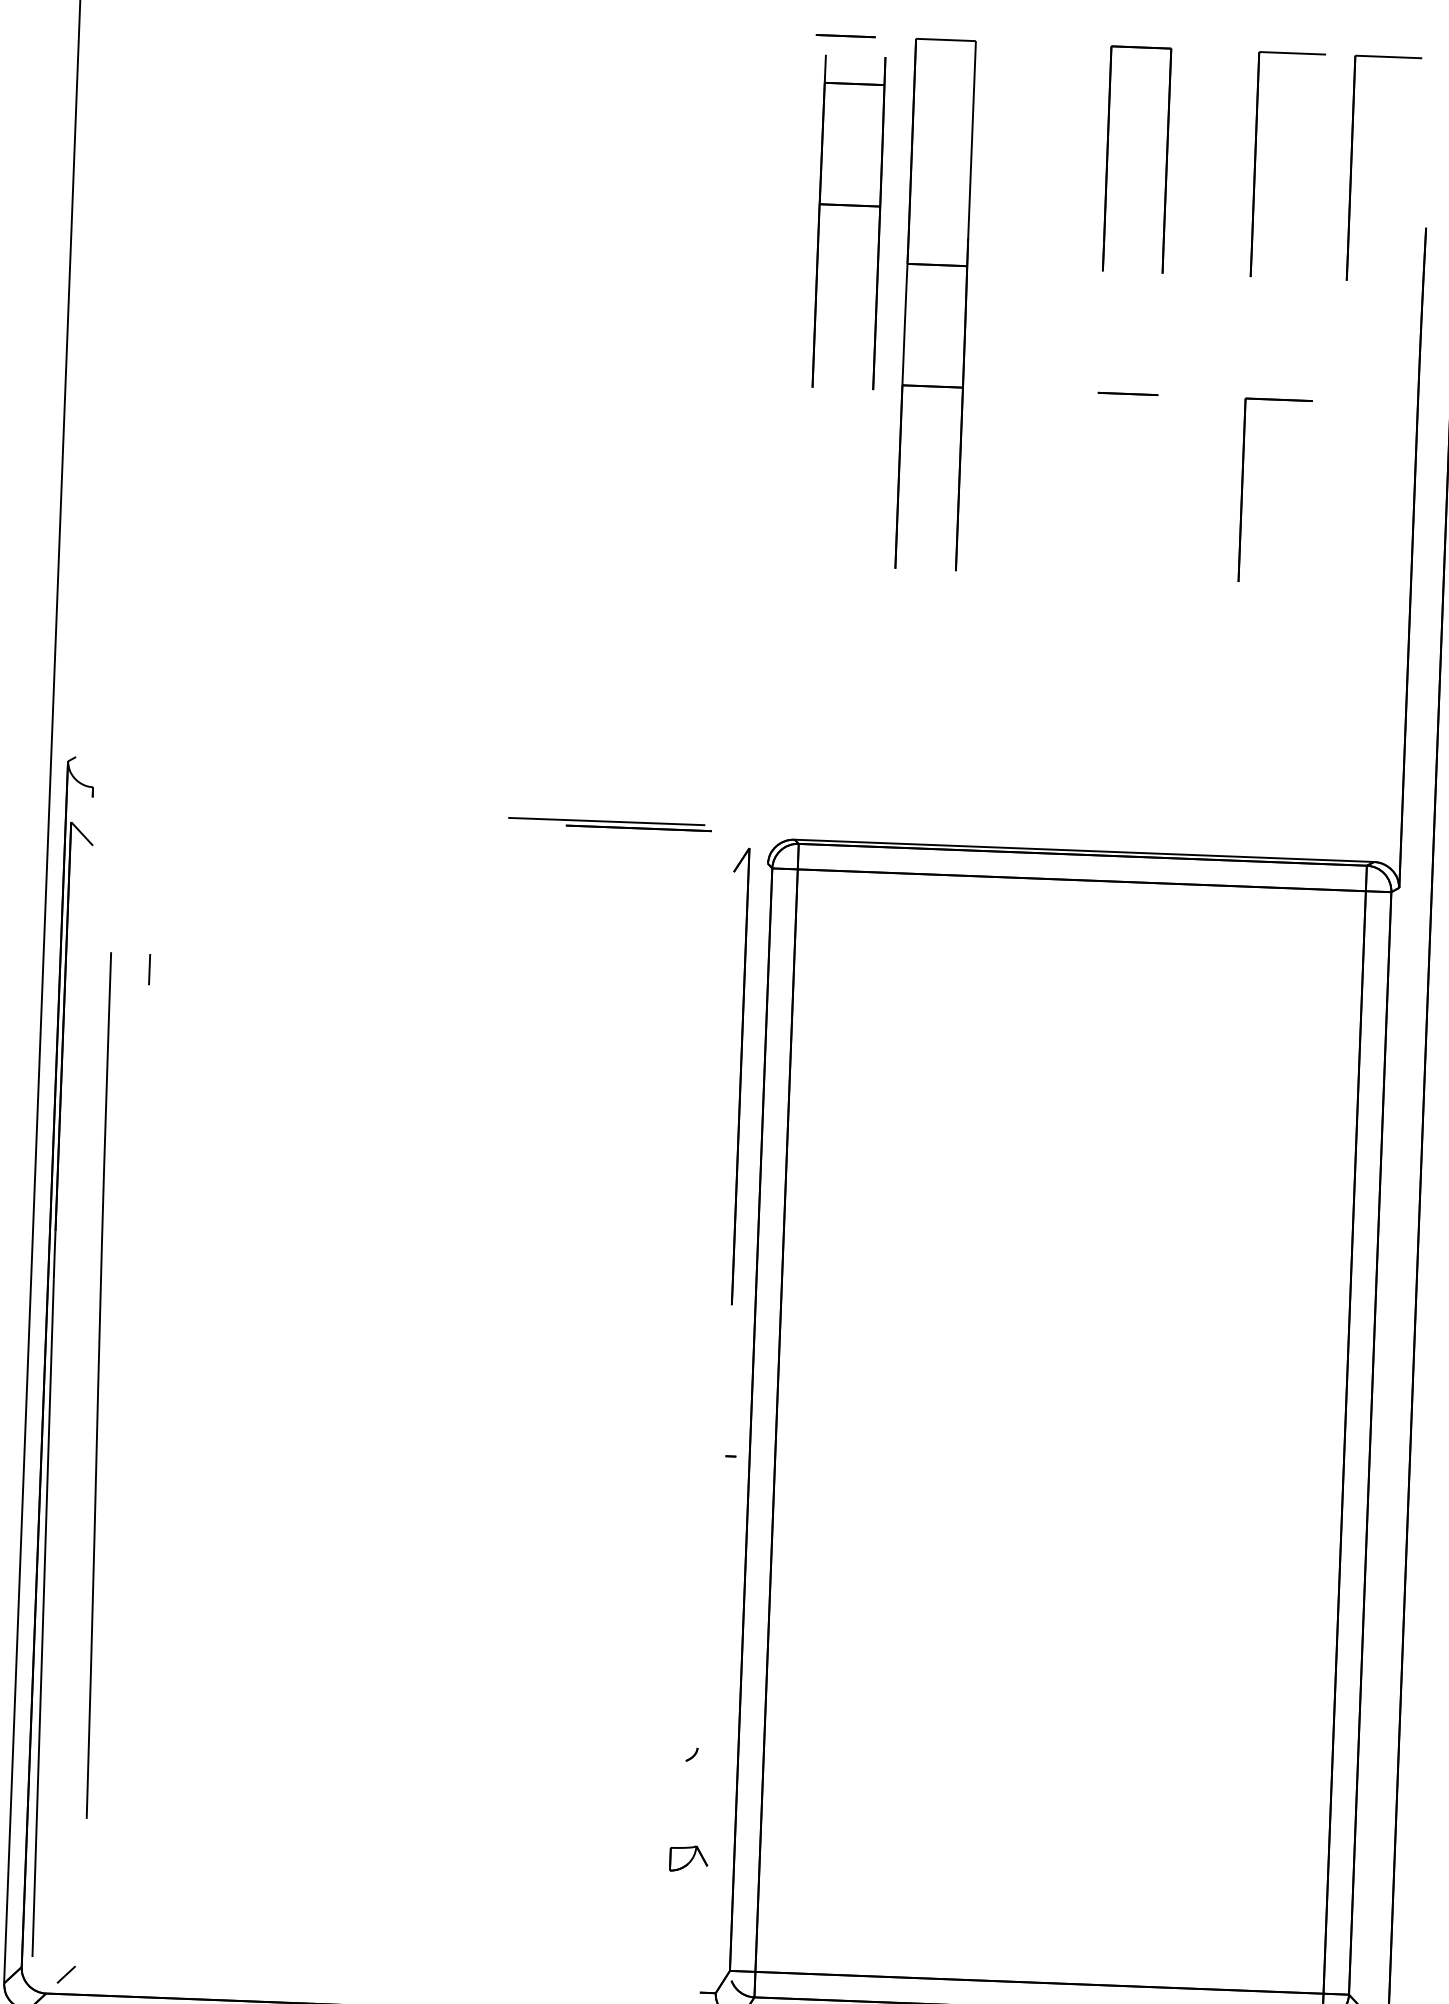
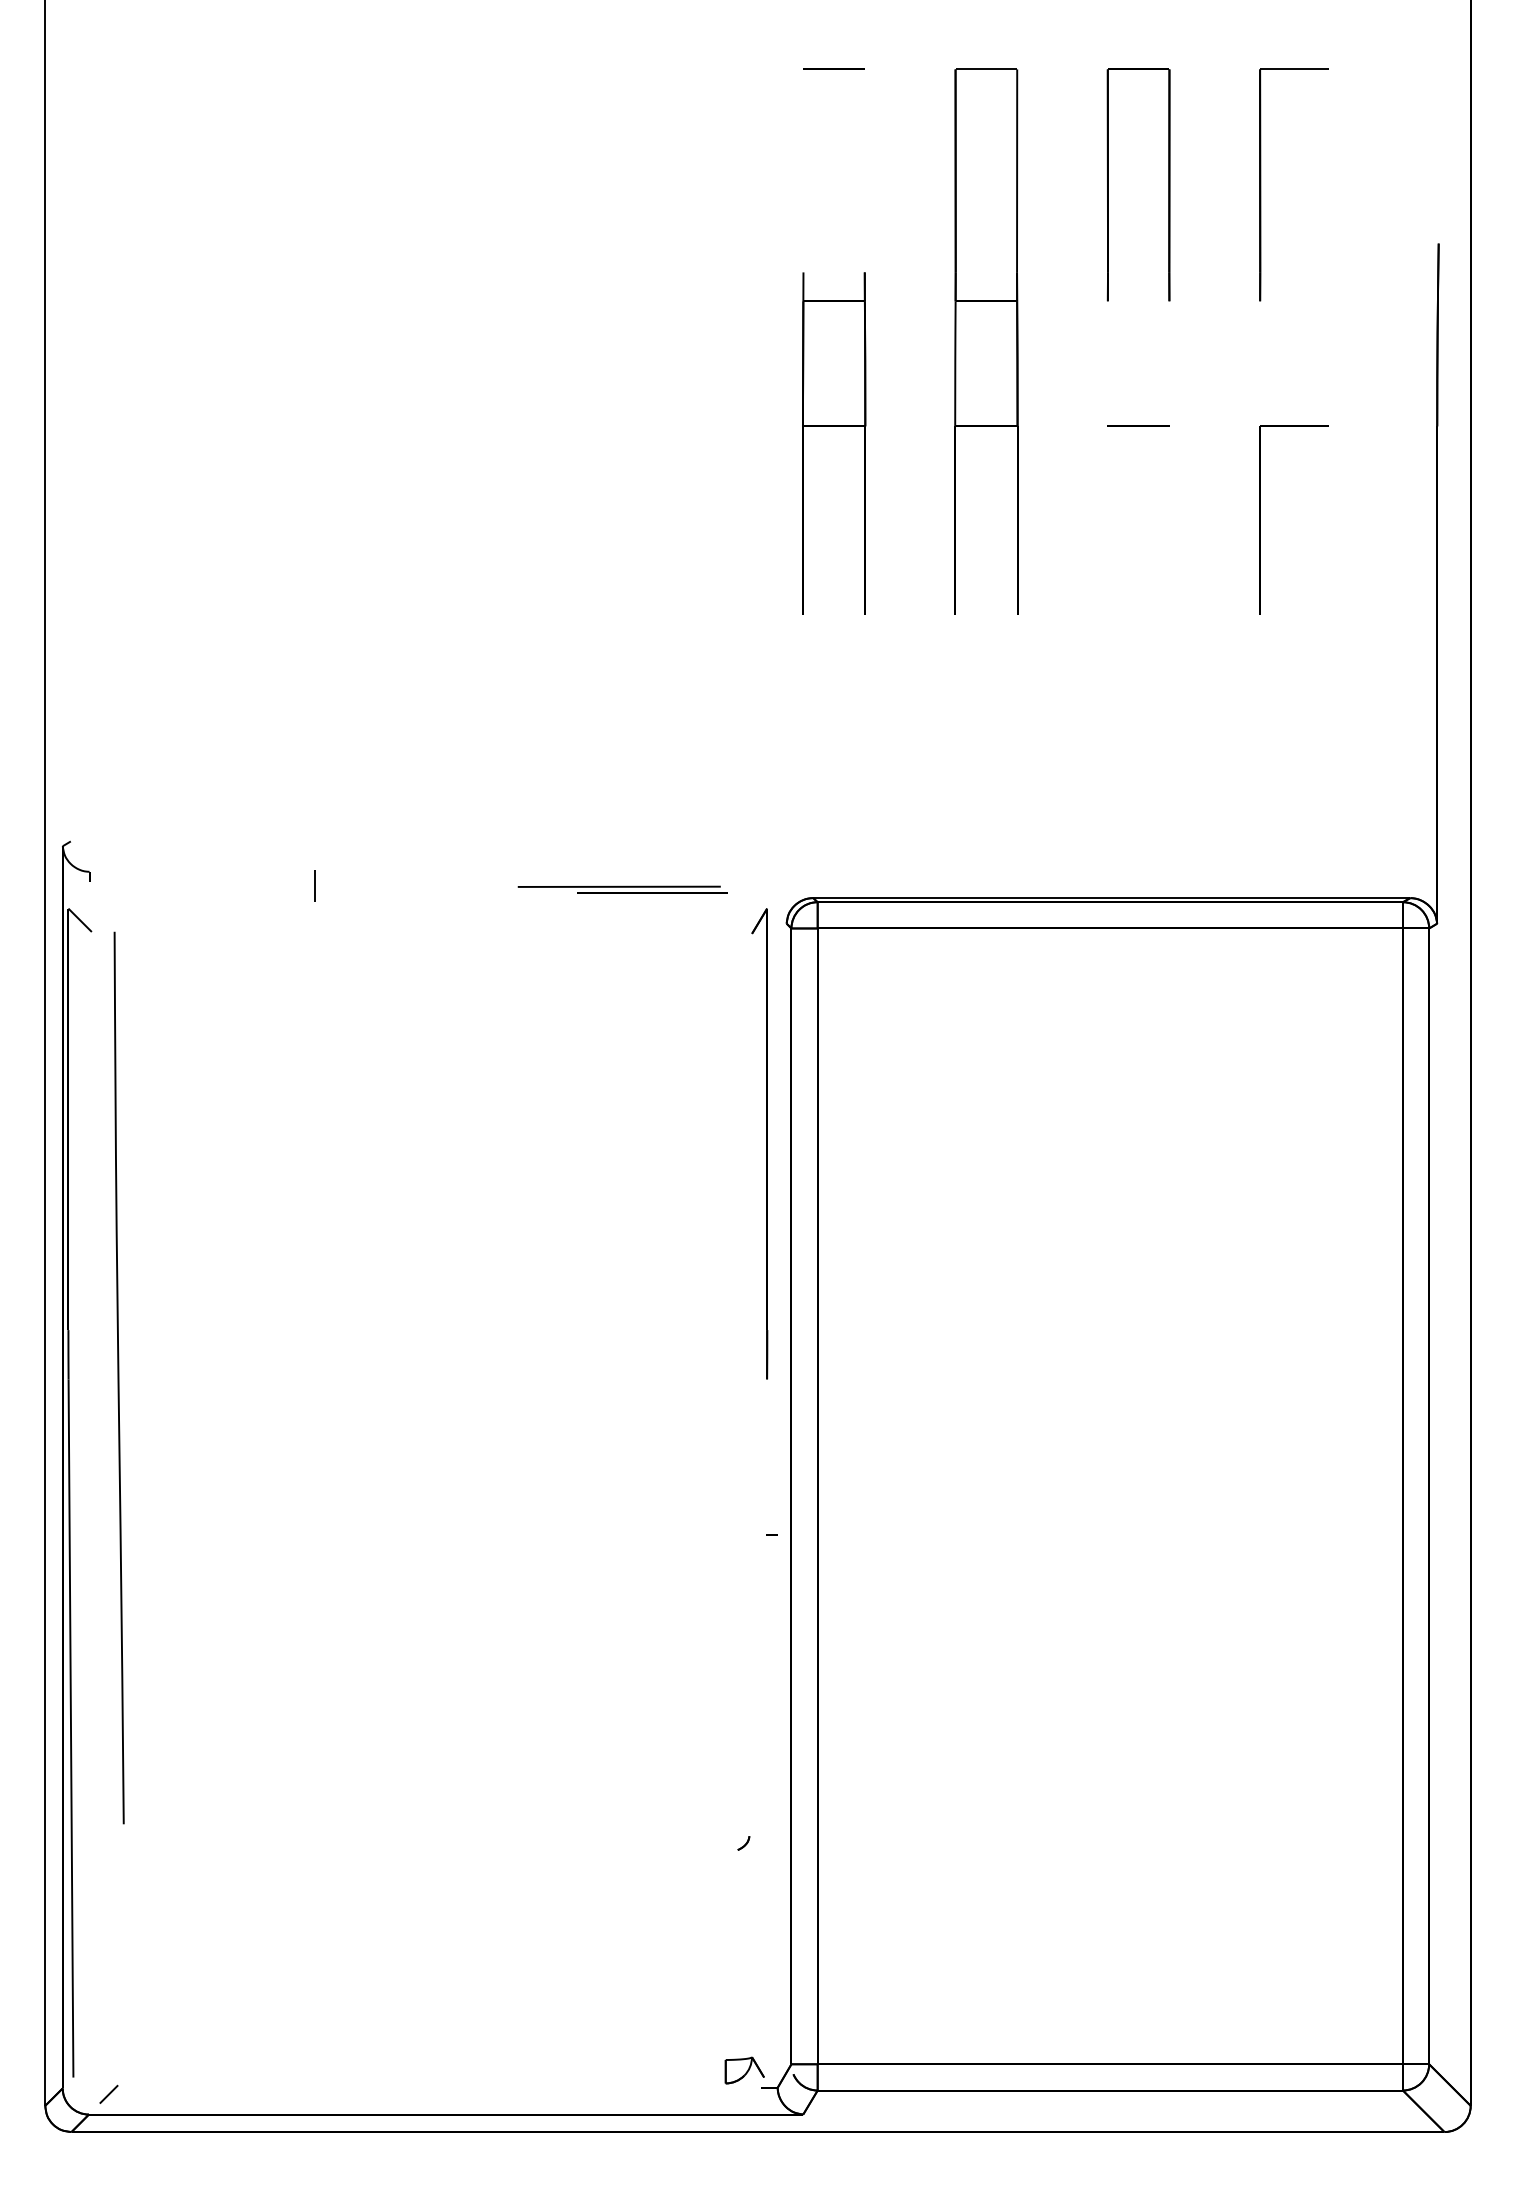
part: (1352, 167) -> (1360, 184), removed
part: (850, 205) -> (834, 426), moved
part: (935, 304) -> (986, 341), moved
line: (149, 968) -> (314, 885), moved
part: (98, 1384) -> (118, 1377), moved
part: (688, 1858) -> (744, 2070), moved

